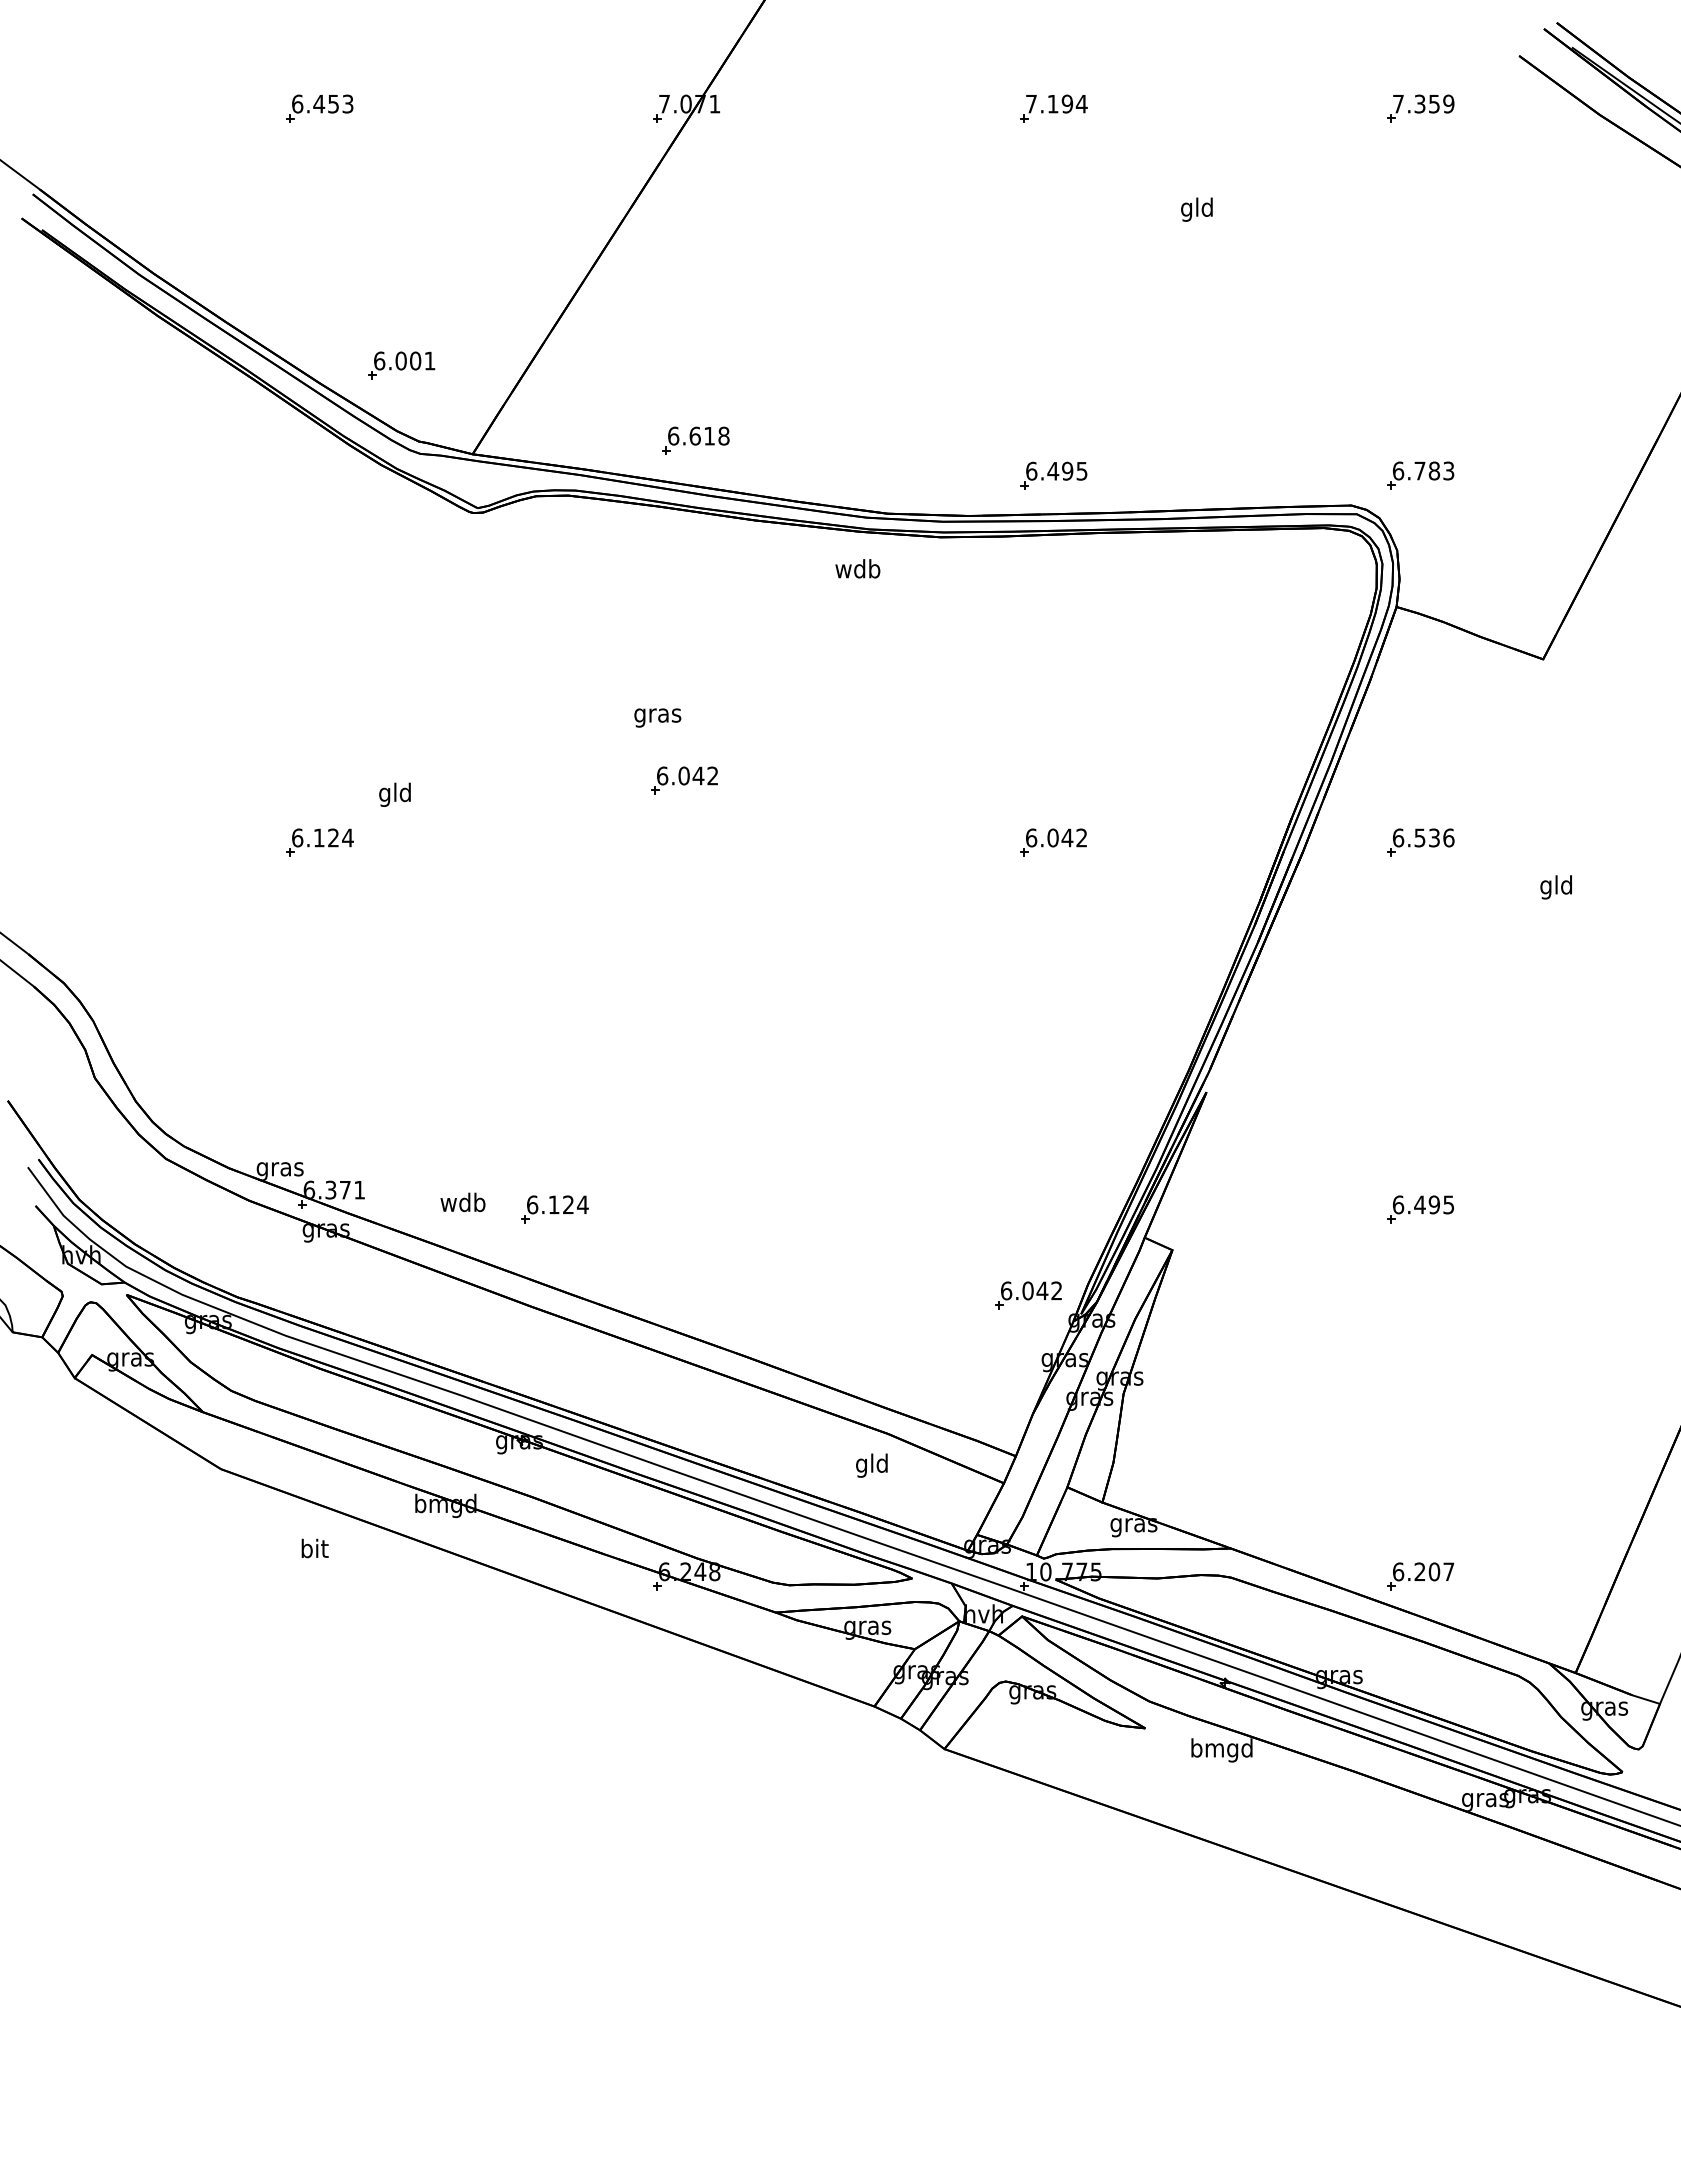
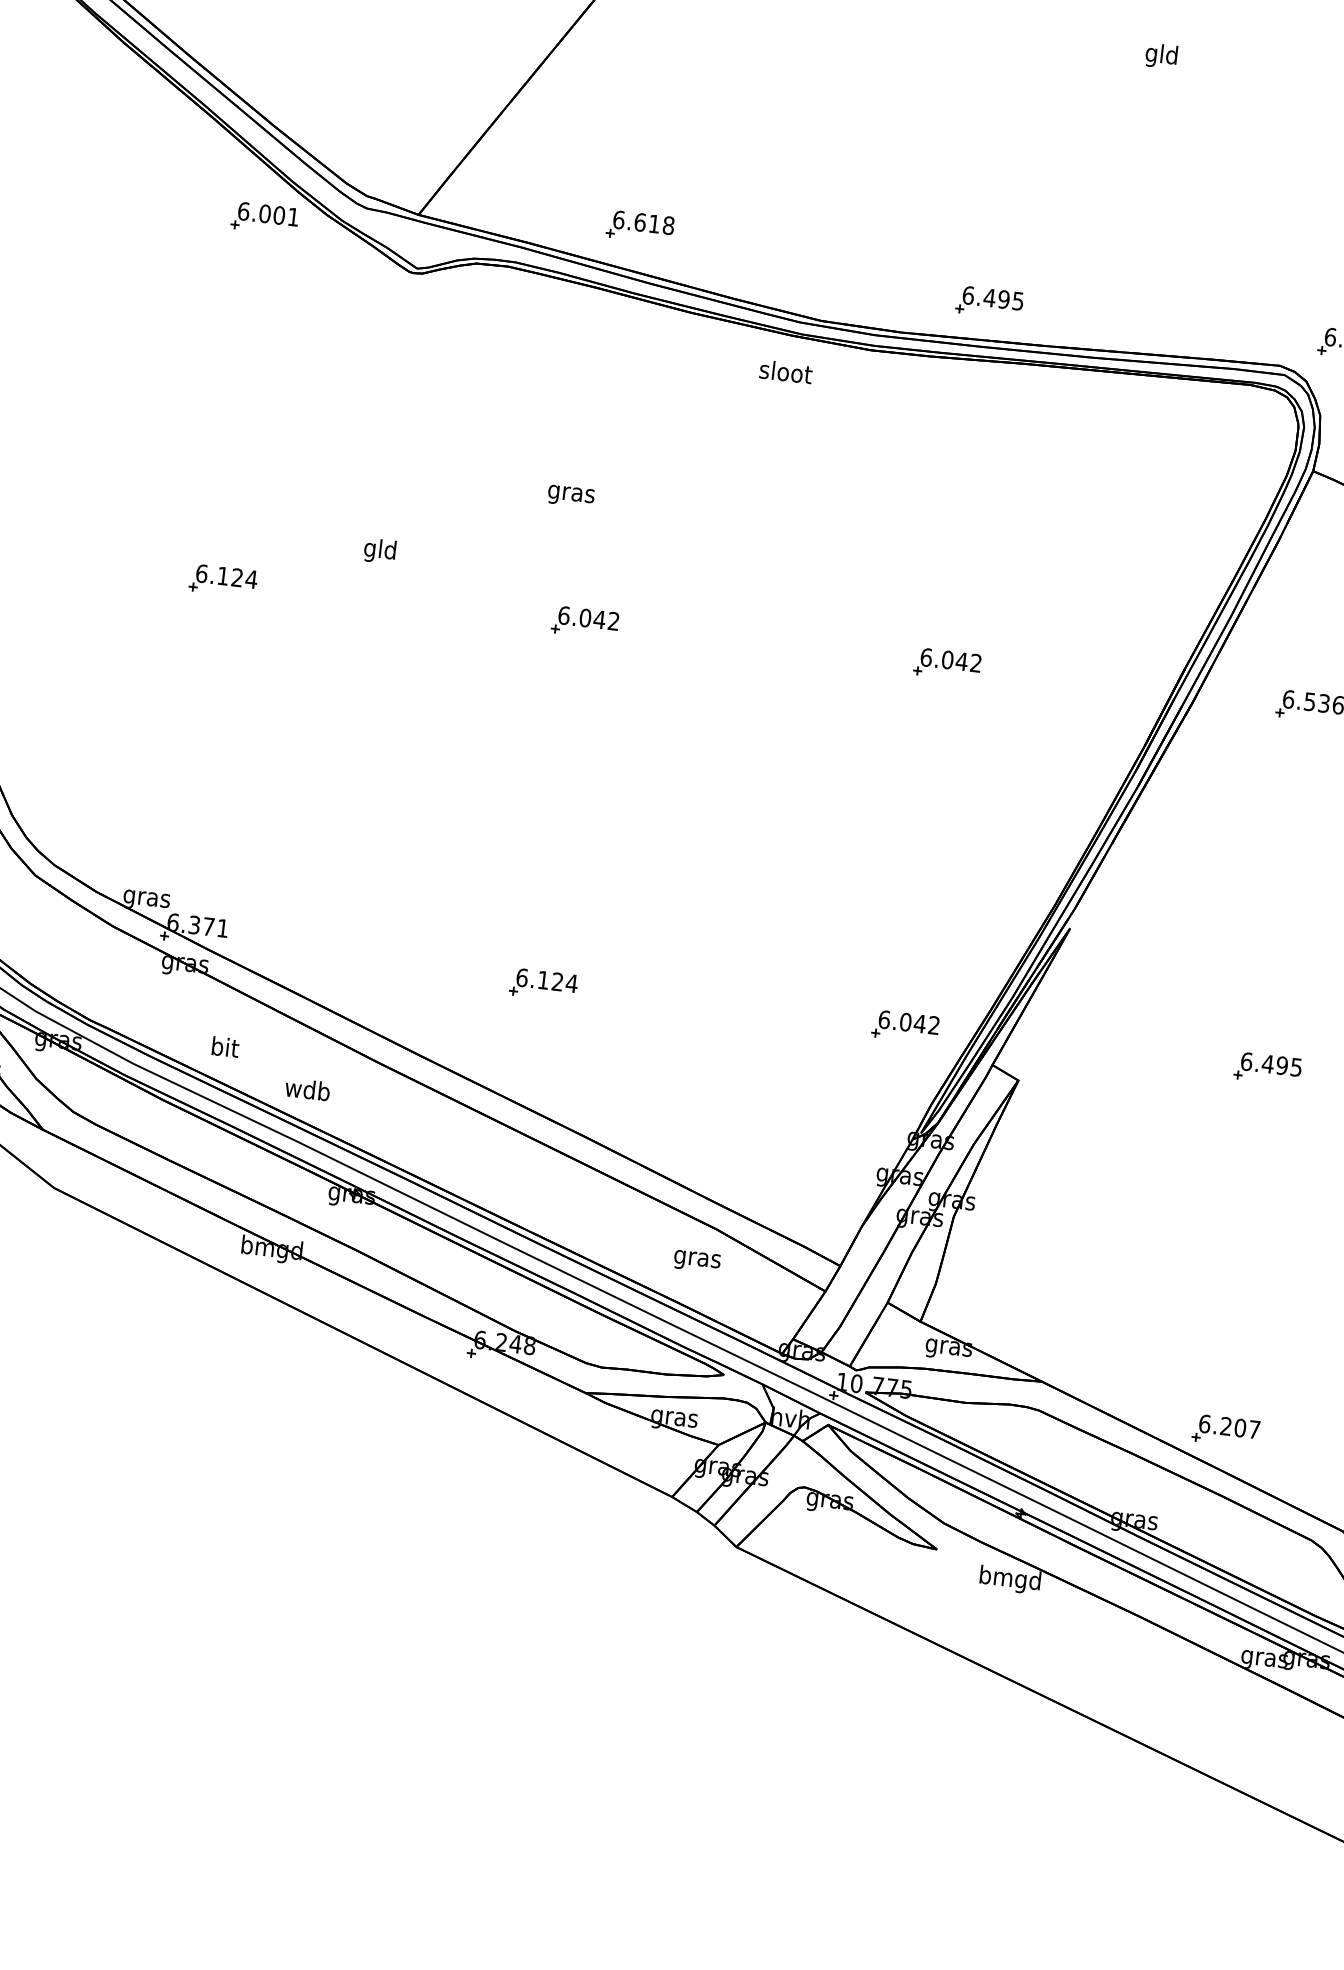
part: (401, 365) -> (264, 218), moved
text: (857, 568) -> (785, 371), wdb -> sloot
part: (684, 780) -> (585, 622), moved
text: (394, 794) -> (379, 550), moved
text: (462, 1202) -> (307, 1089), moved
part: (554, 1209) -> (543, 984), moved
part: (1028, 1295) -> (905, 1026), moved
text: (871, 1465) -> (696, 1258), gld -> gras
text: (314, 1548) -> (225, 1047), moved

